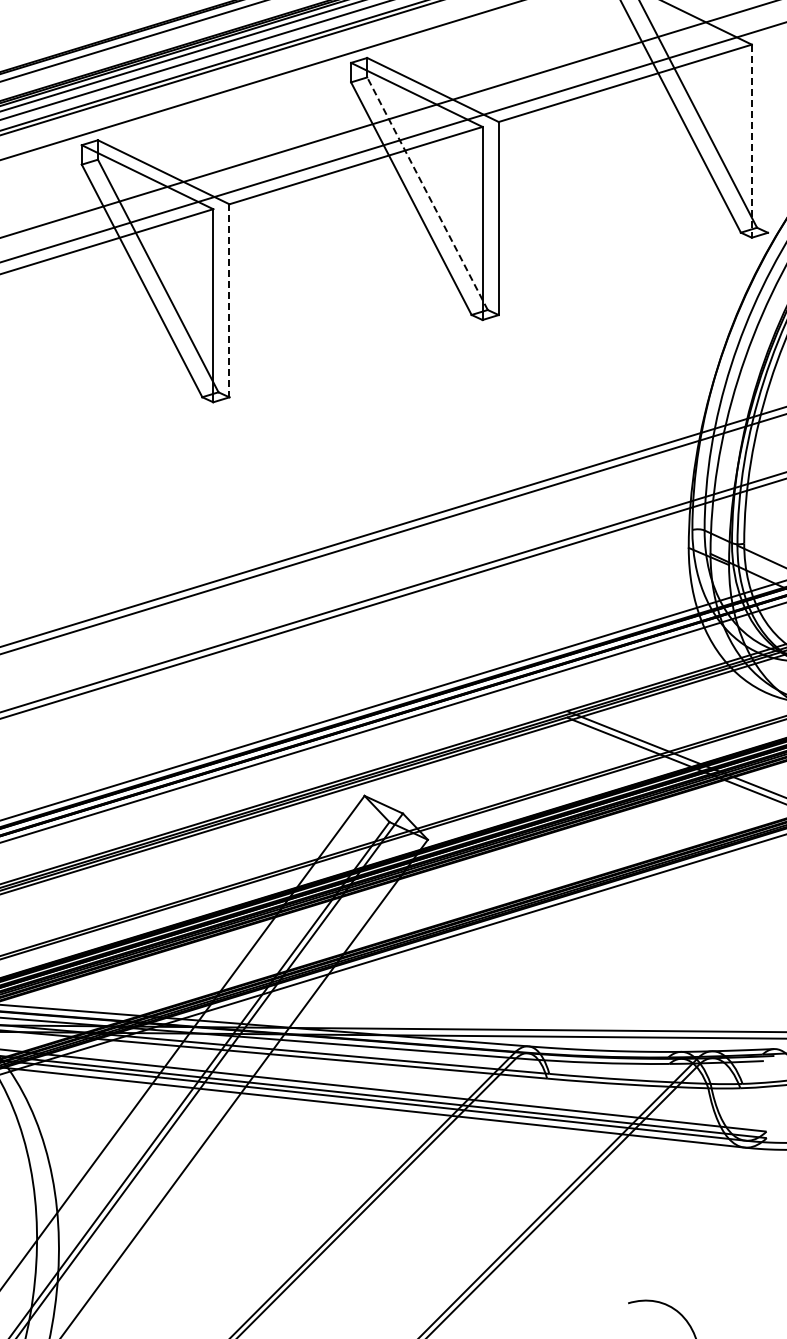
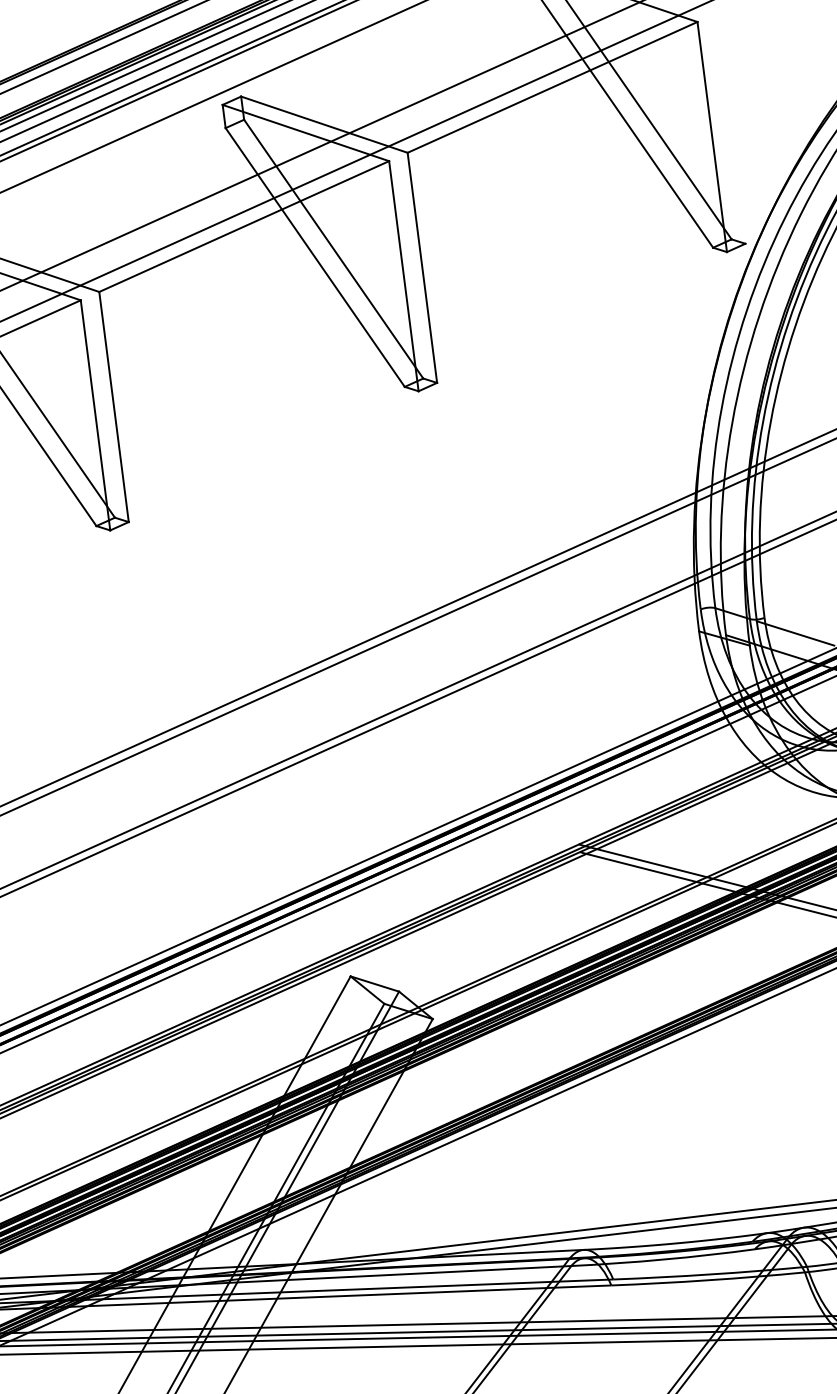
line: (751, 141) -> (711, 137), dashed -> solid
line: (427, 193) -> (333, 248), dashed -> solid
line: (229, 300) -> (114, 406), dashed -> solid

